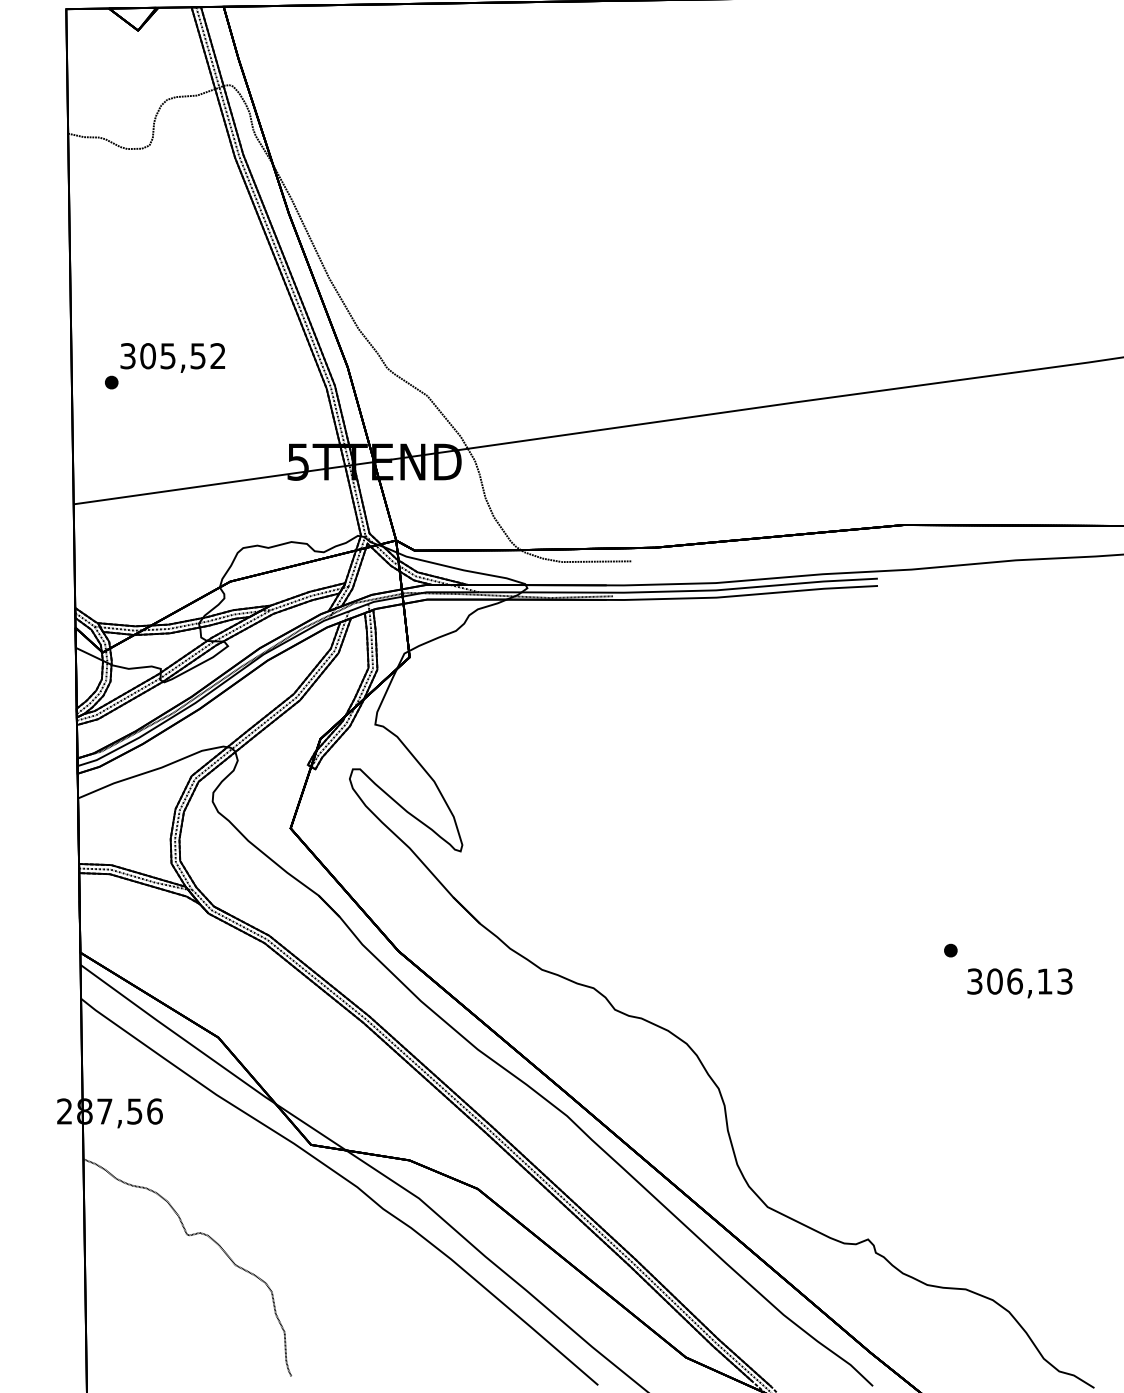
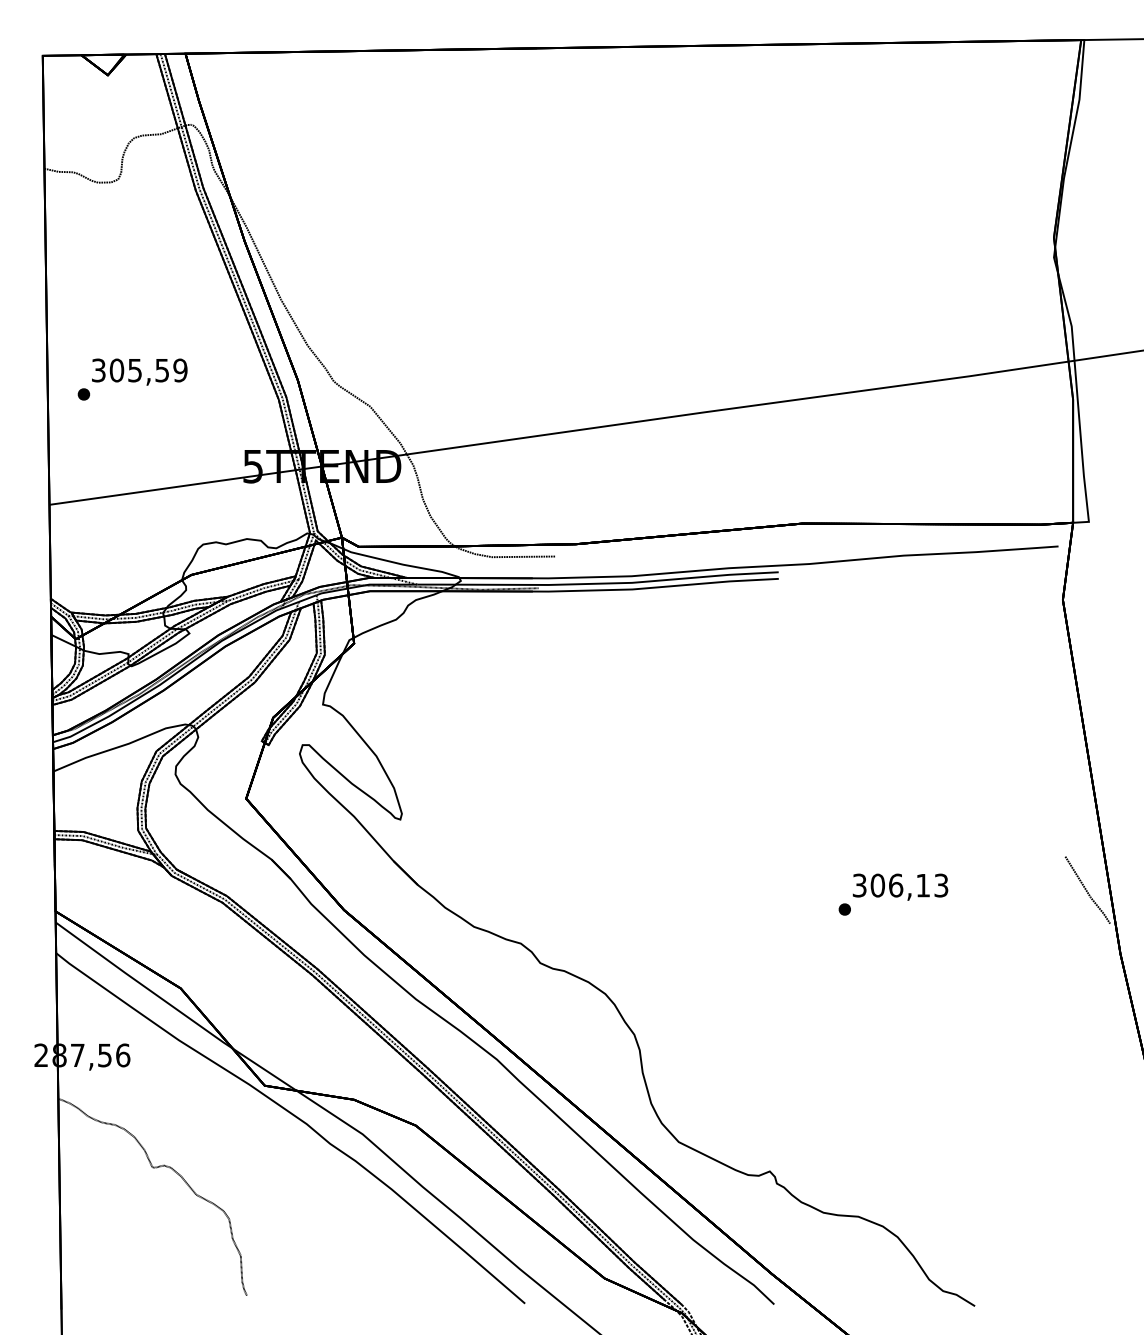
text: (218, 356) -> (180, 370), 305,52 -> 305,59
text: (1019, 982) -> (900, 886), moved

